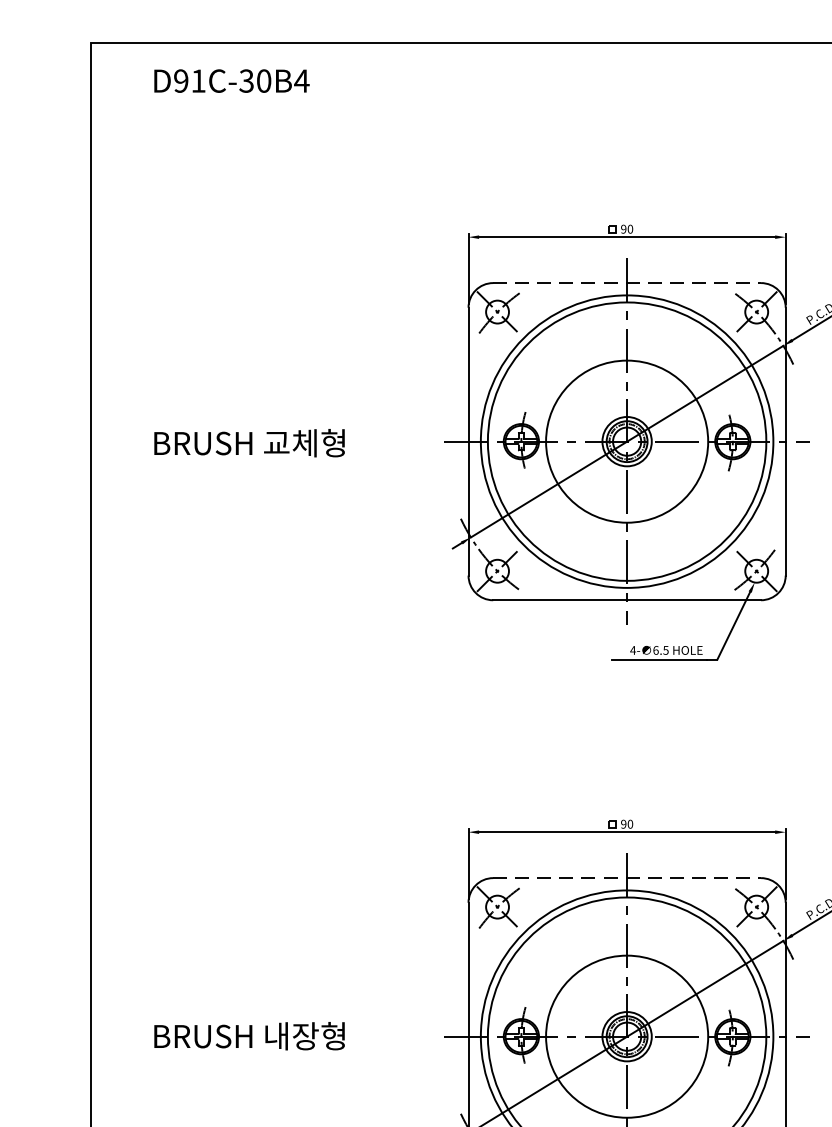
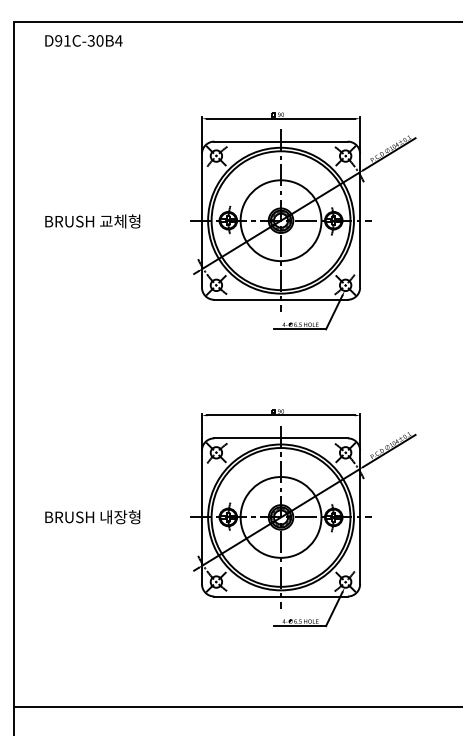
line: (628, 282) -> (281, 141), dashed -> solid
line: (628, 878) -> (281, 438), dashed -> solid

